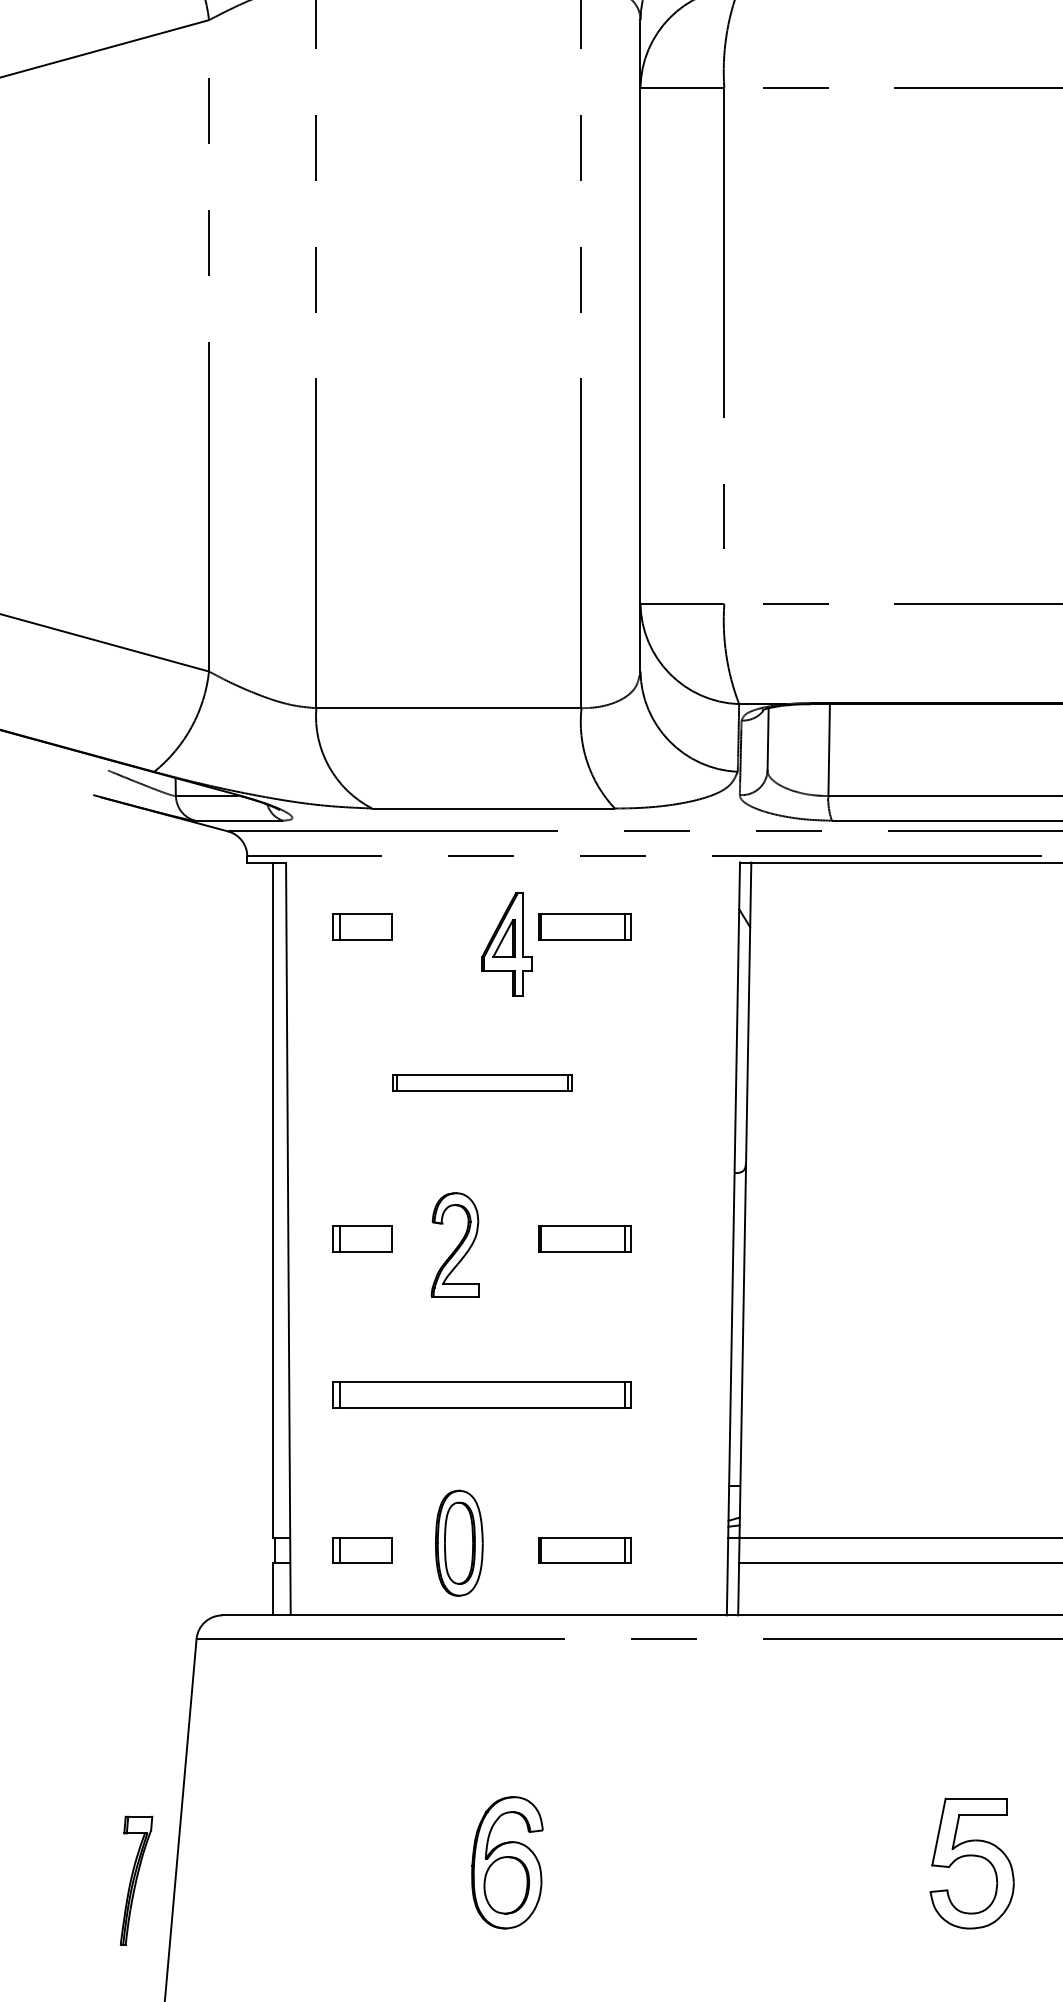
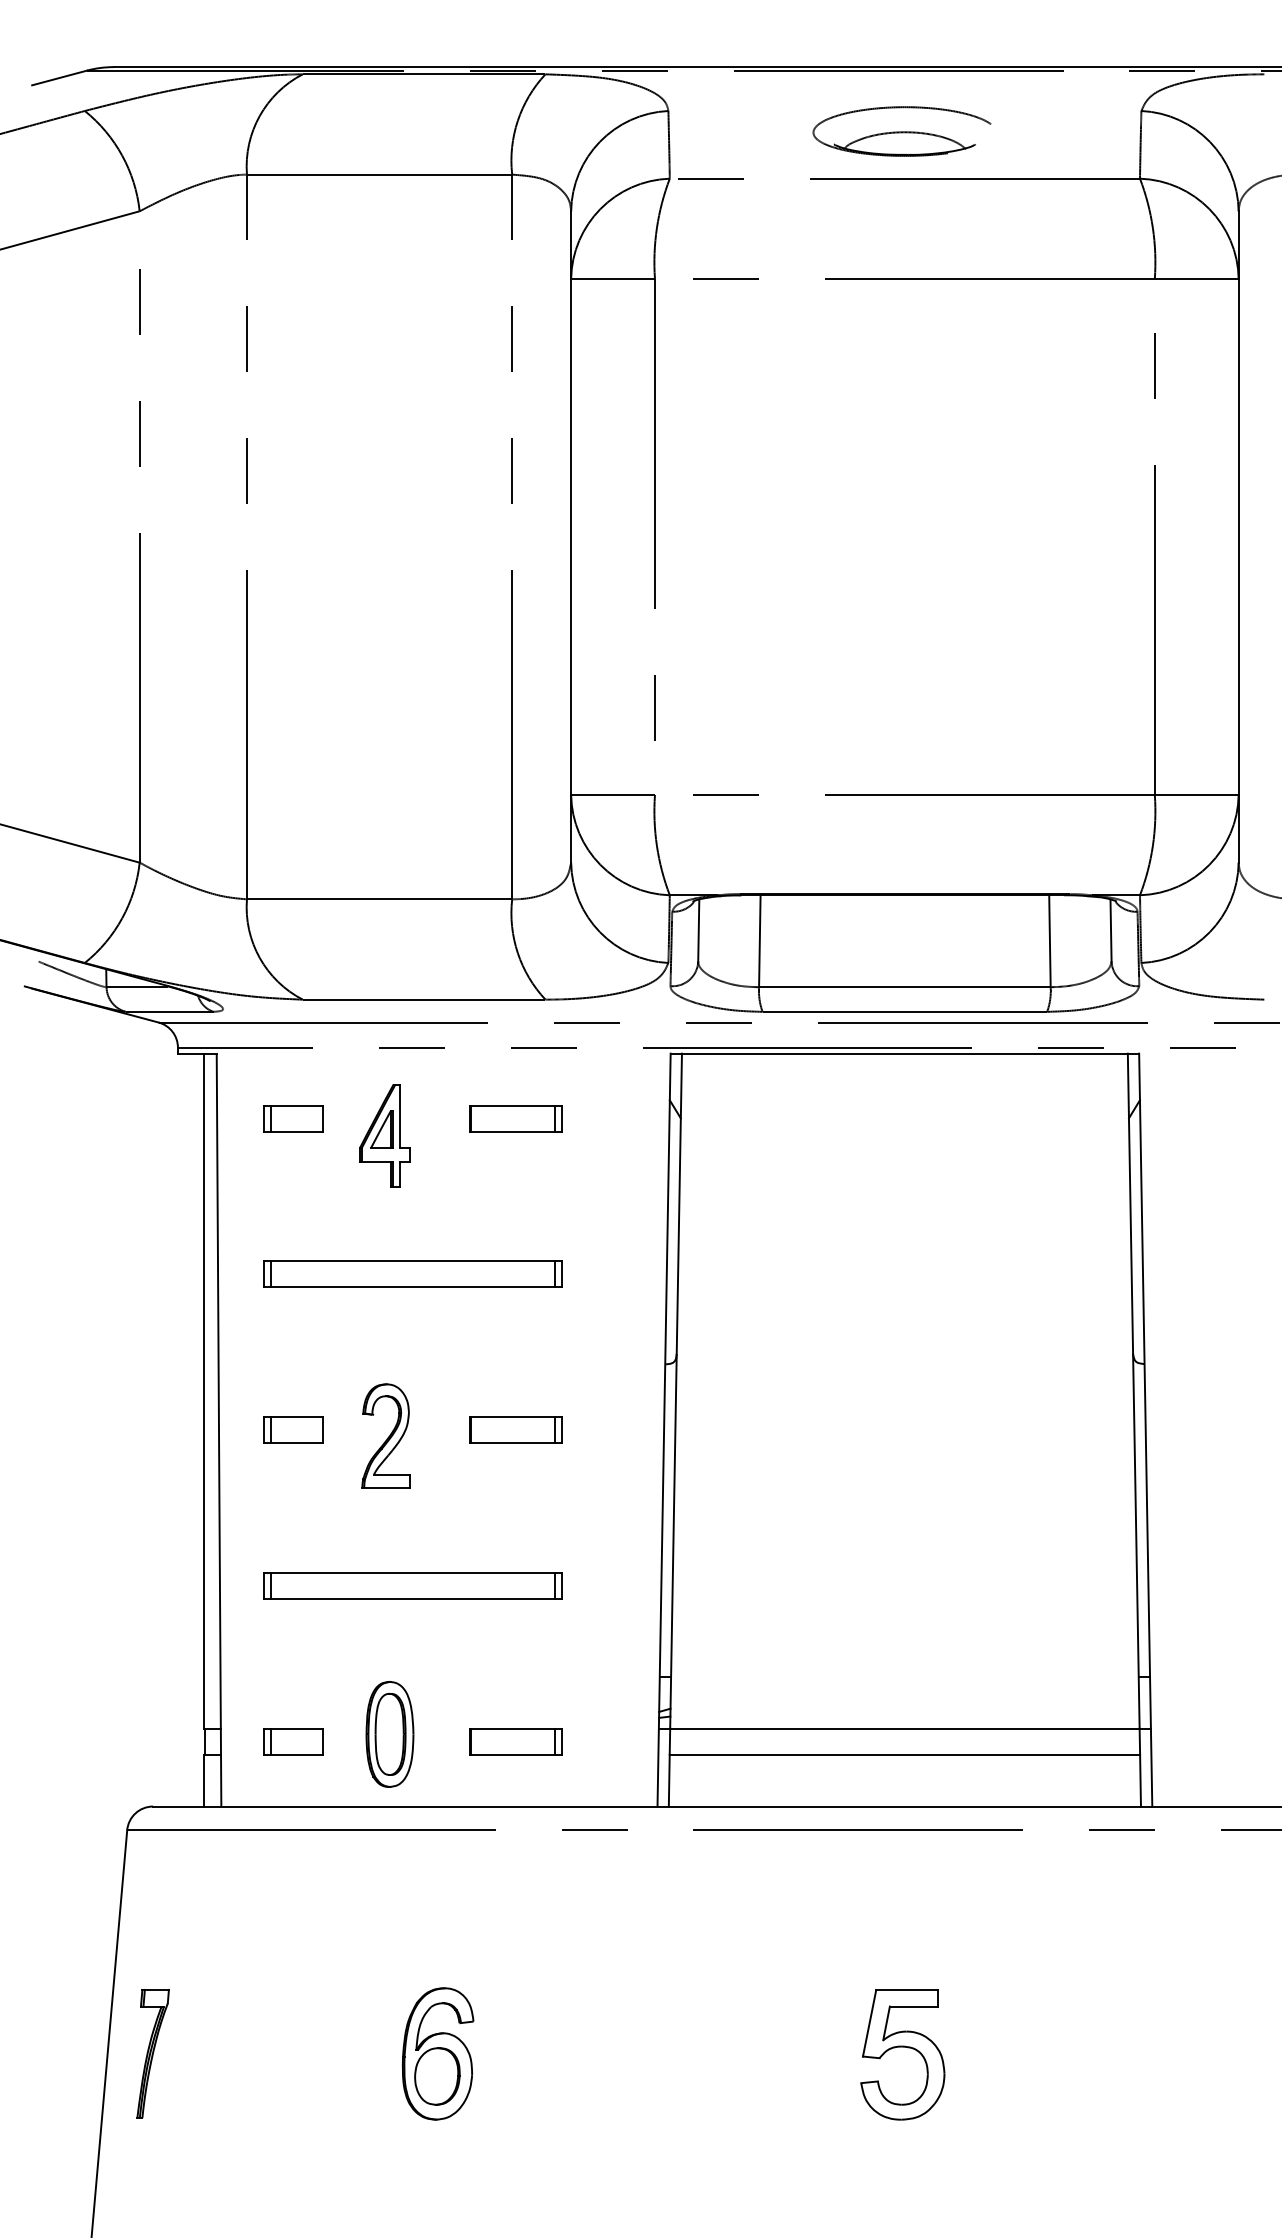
part: (506, 944) -> (384, 1135), moved
part: (481, 1082) -> (412, 1273), size x1.67
part: (135, 1880) -> (152, 2053), moved

